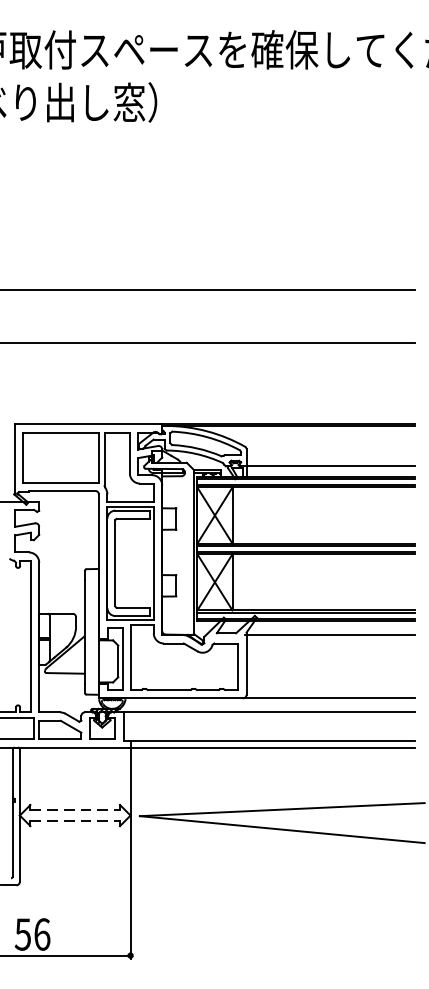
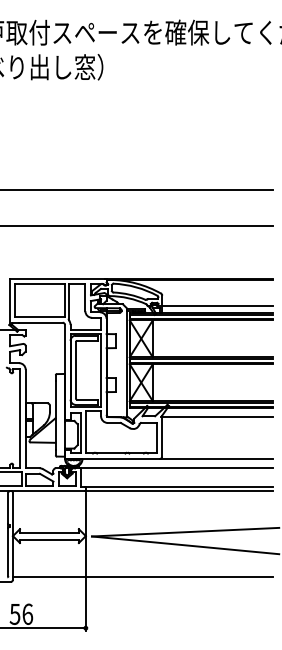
line: (75, 810) -> (49, 532), dashed -> solid
line: (75, 820) -> (49, 539), dashed -> solid
line: (218, 877) -> (143, 576), added

